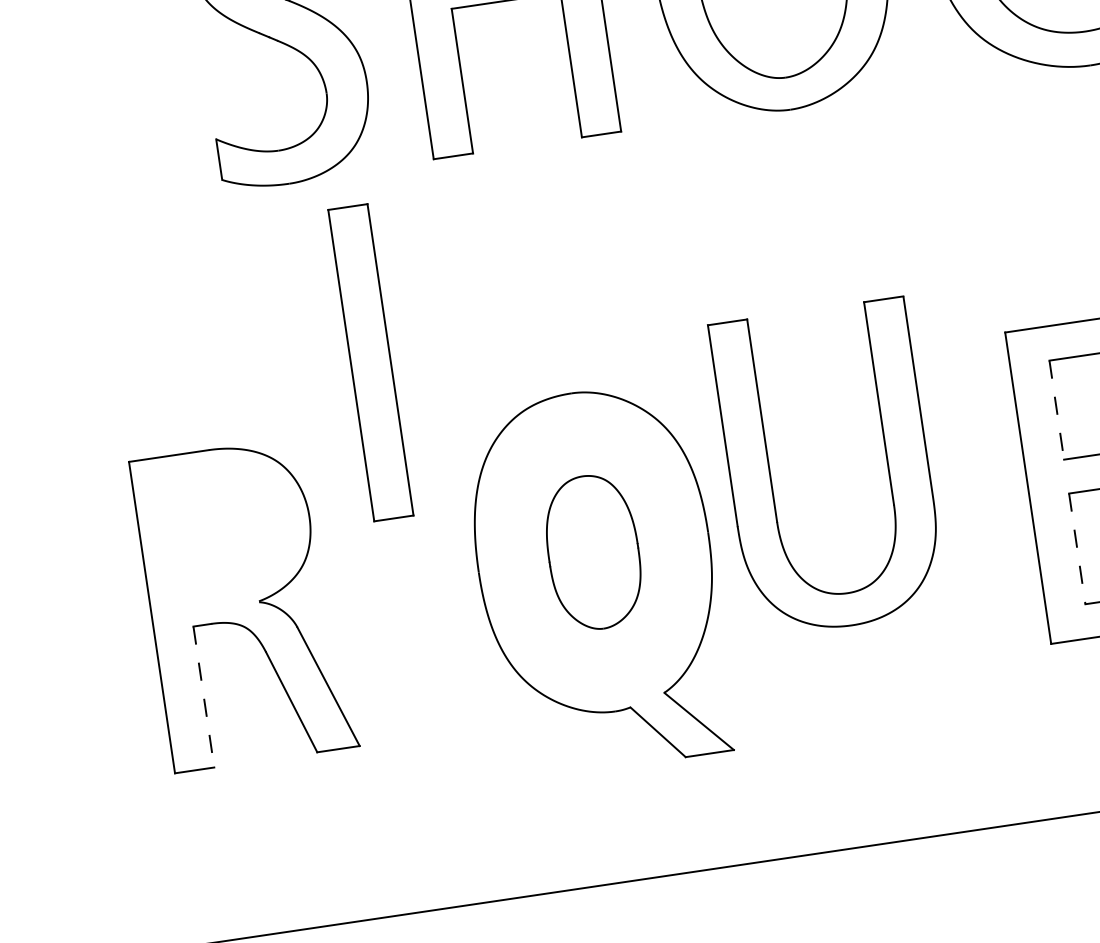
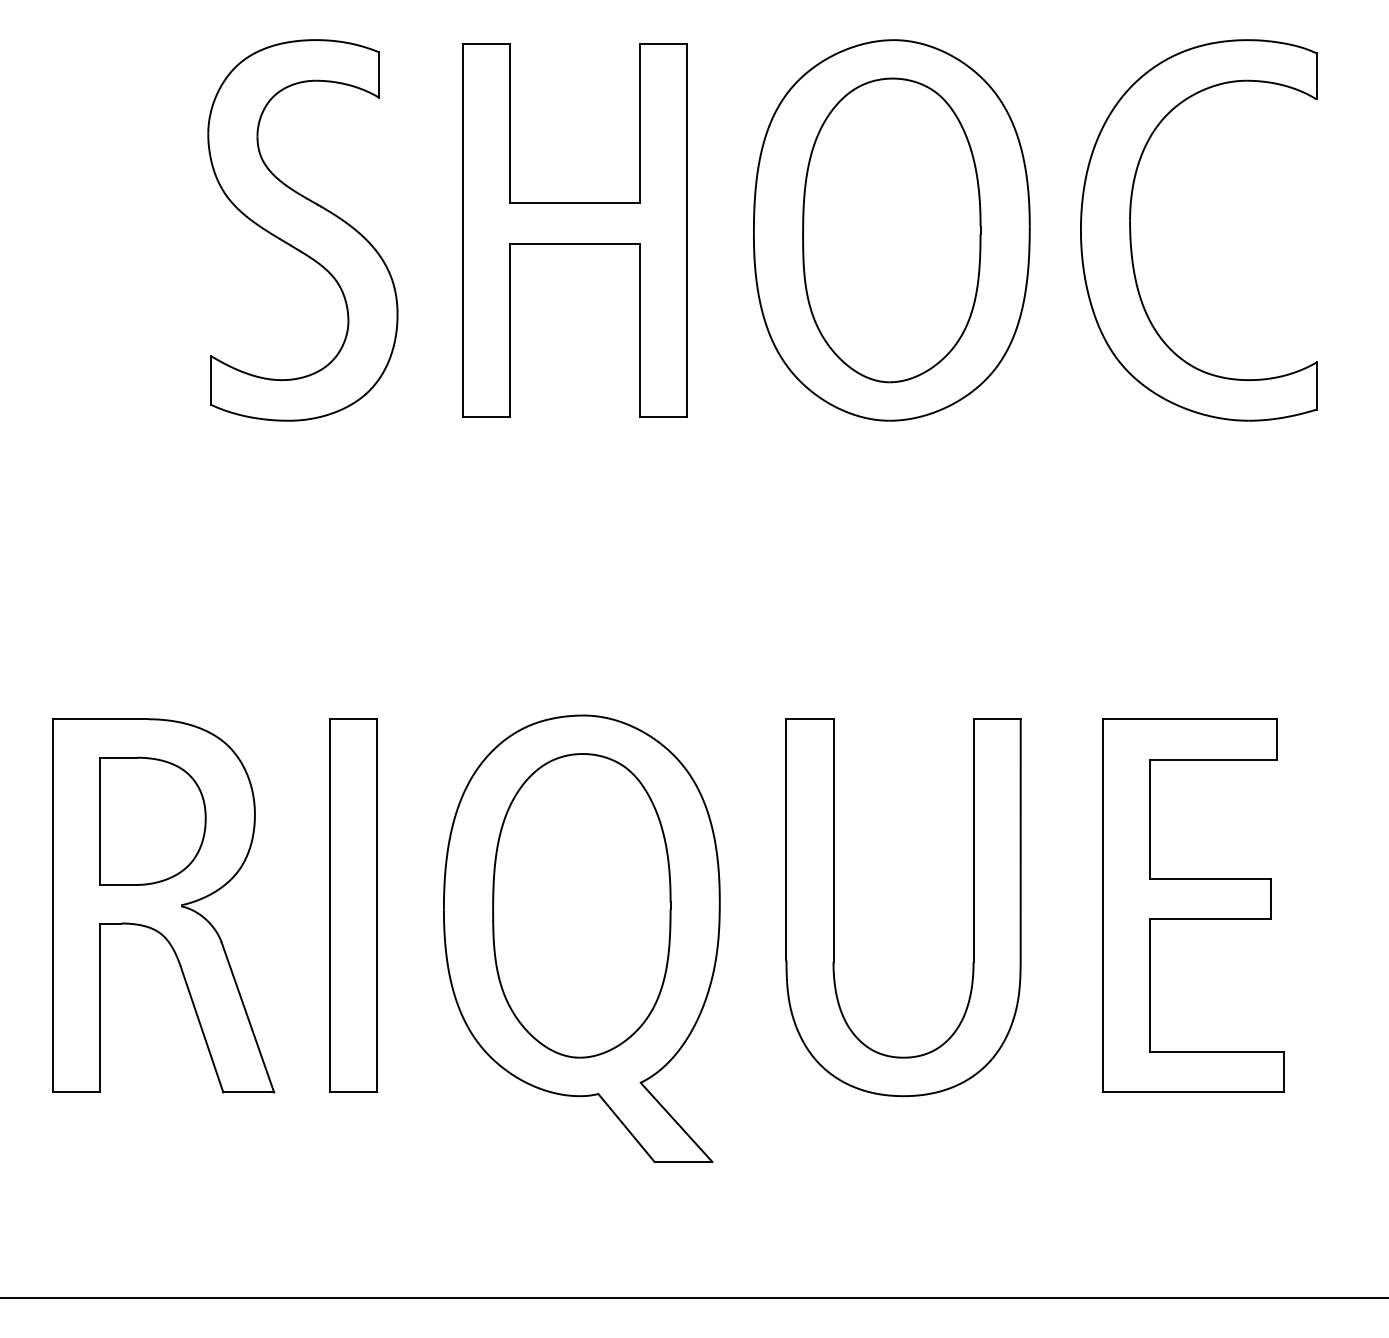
part: (370, 362) -> (353, 905), moved
line: (1056, 410) -> (1149, 819), dashed -> solid
part: (771, 476) -> (834, 907), moved
part: (224, 534) -> (152, 820), added
line: (1077, 549) -> (1149, 986), dashed -> solid
part: (593, 552) -> (581, 905), size x1.67
line: (203, 697) -> (99, 1008), dashed -> solid

